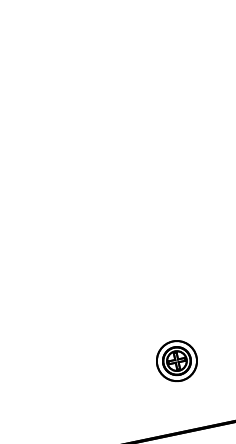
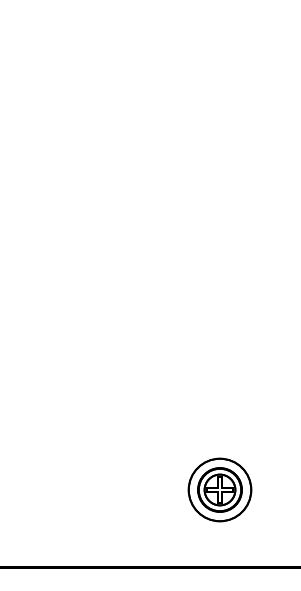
part: (176, 360) -> (219, 489), size x1.43

